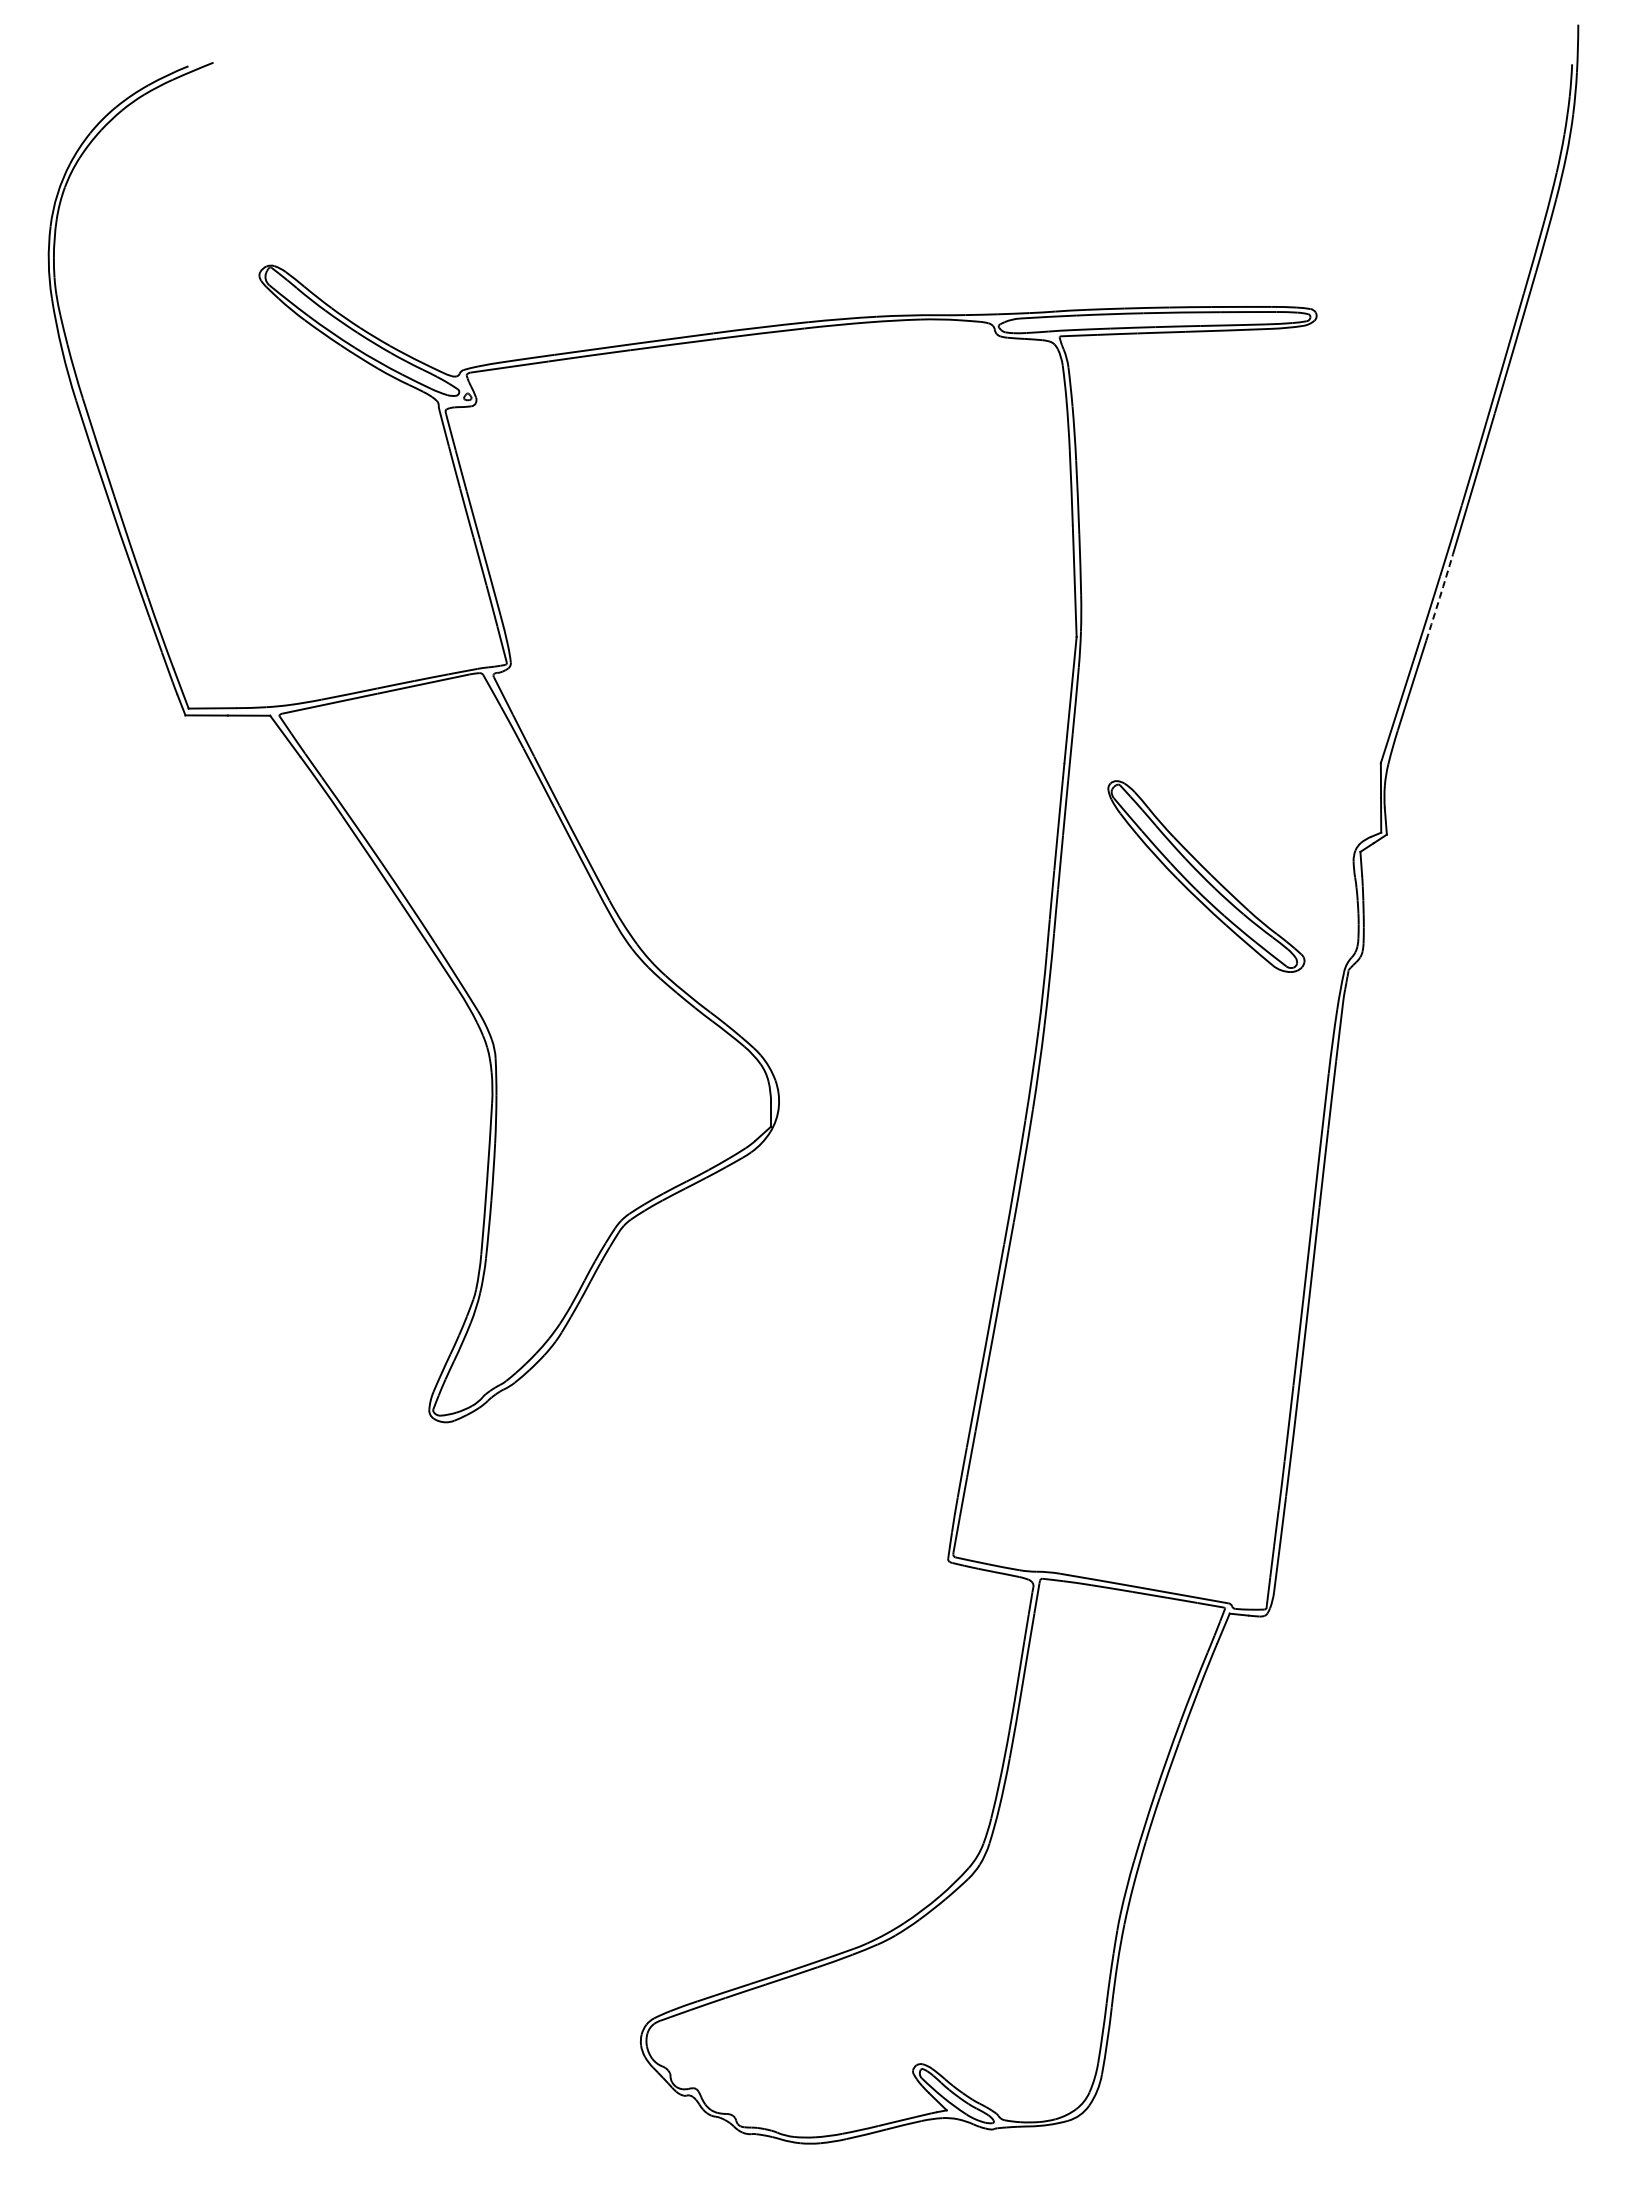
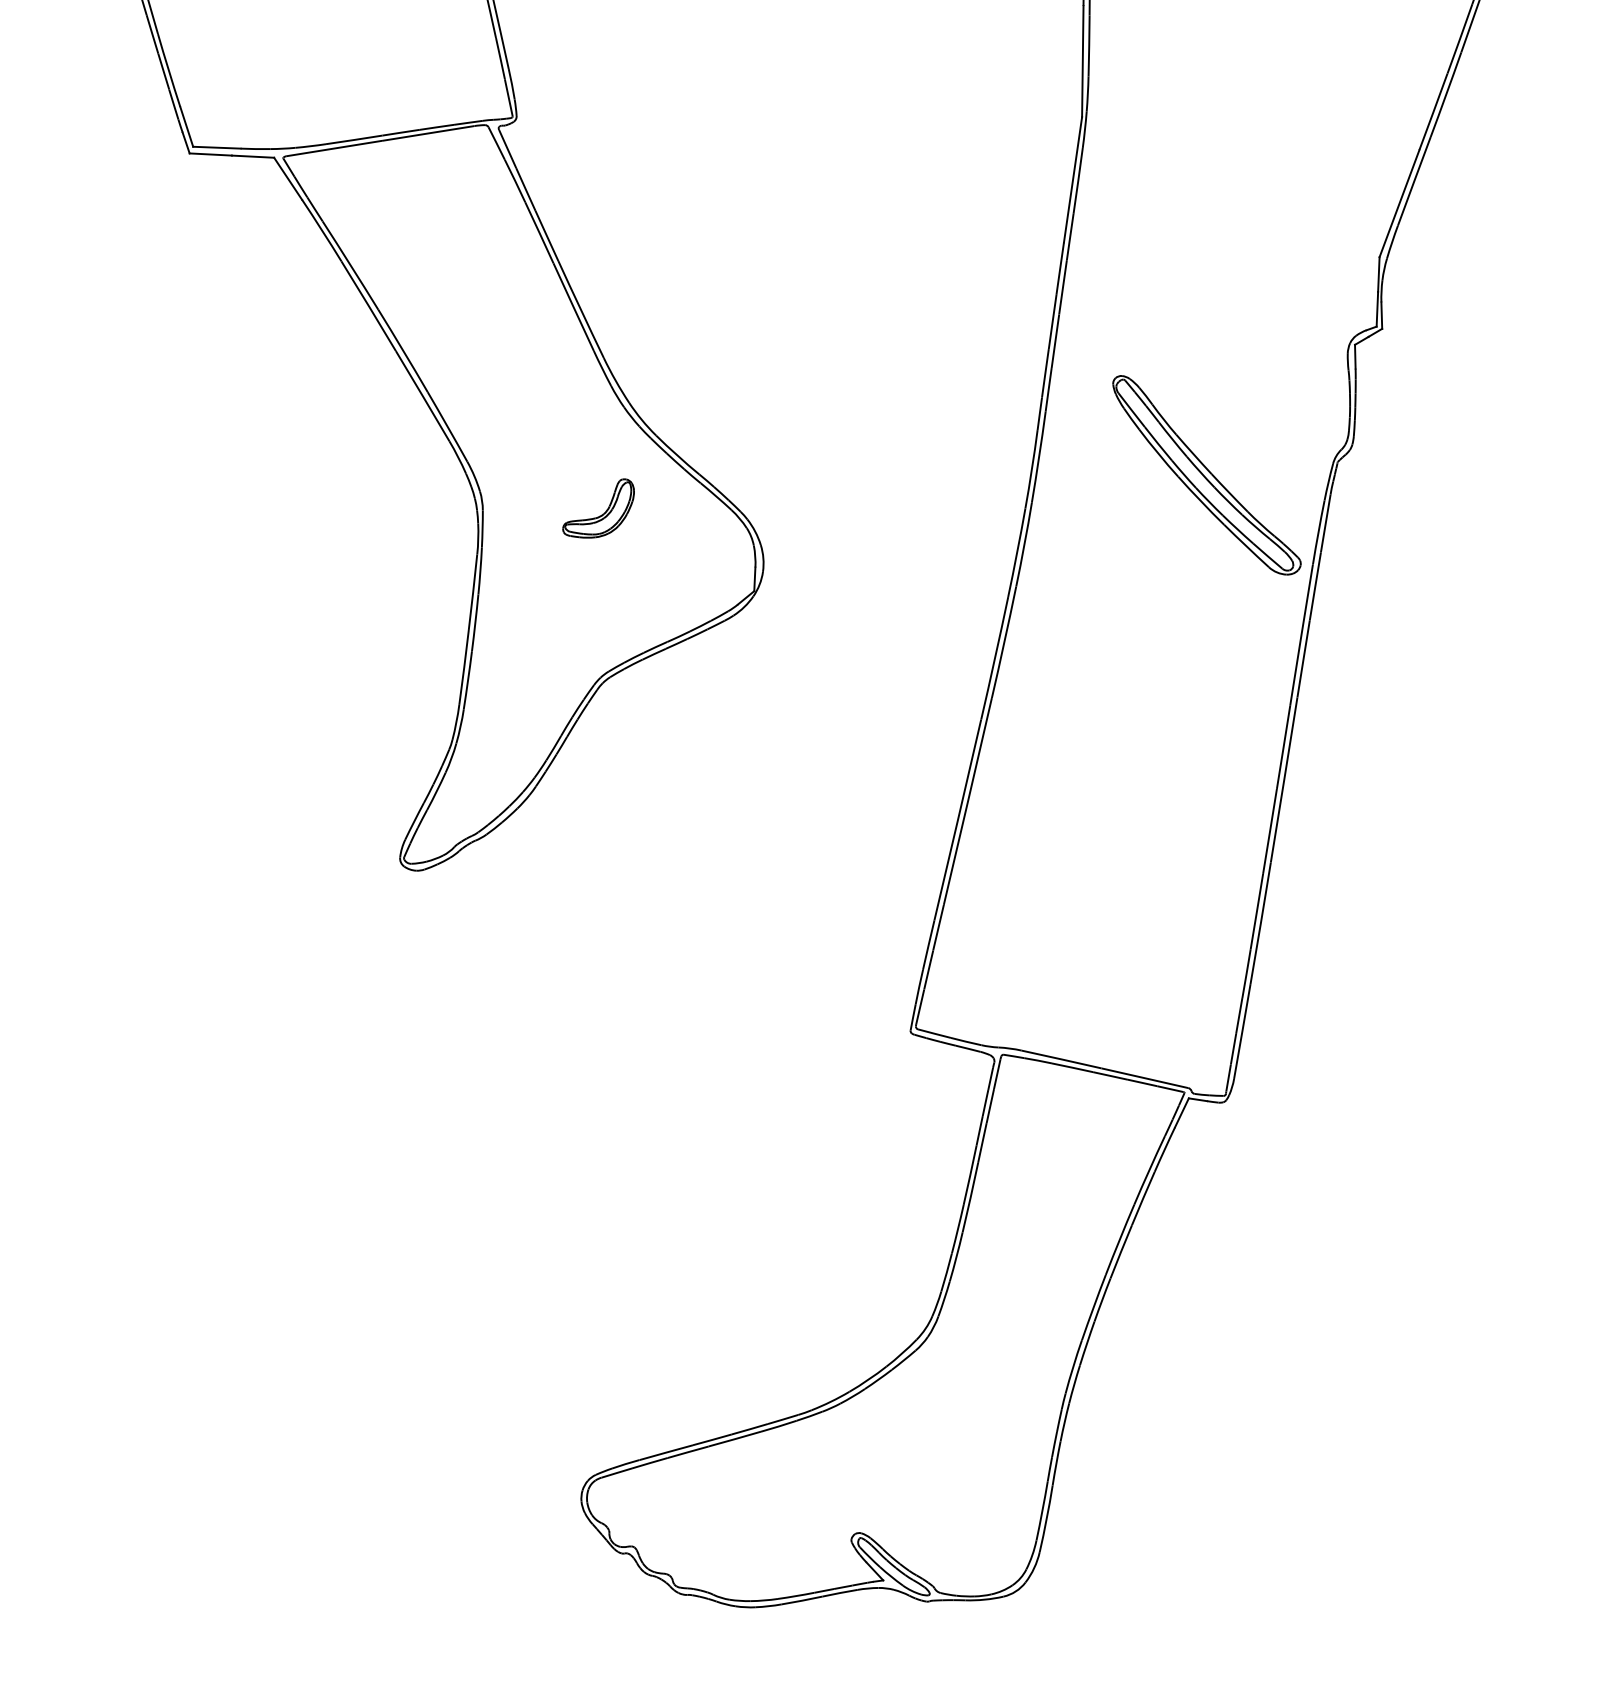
arc: (1439, 597) -> (1445, 94), dashed -> solid
part: (1206, 876) -> (1206, 475), moved
part: (616, 1055) -> (603, 512), added

